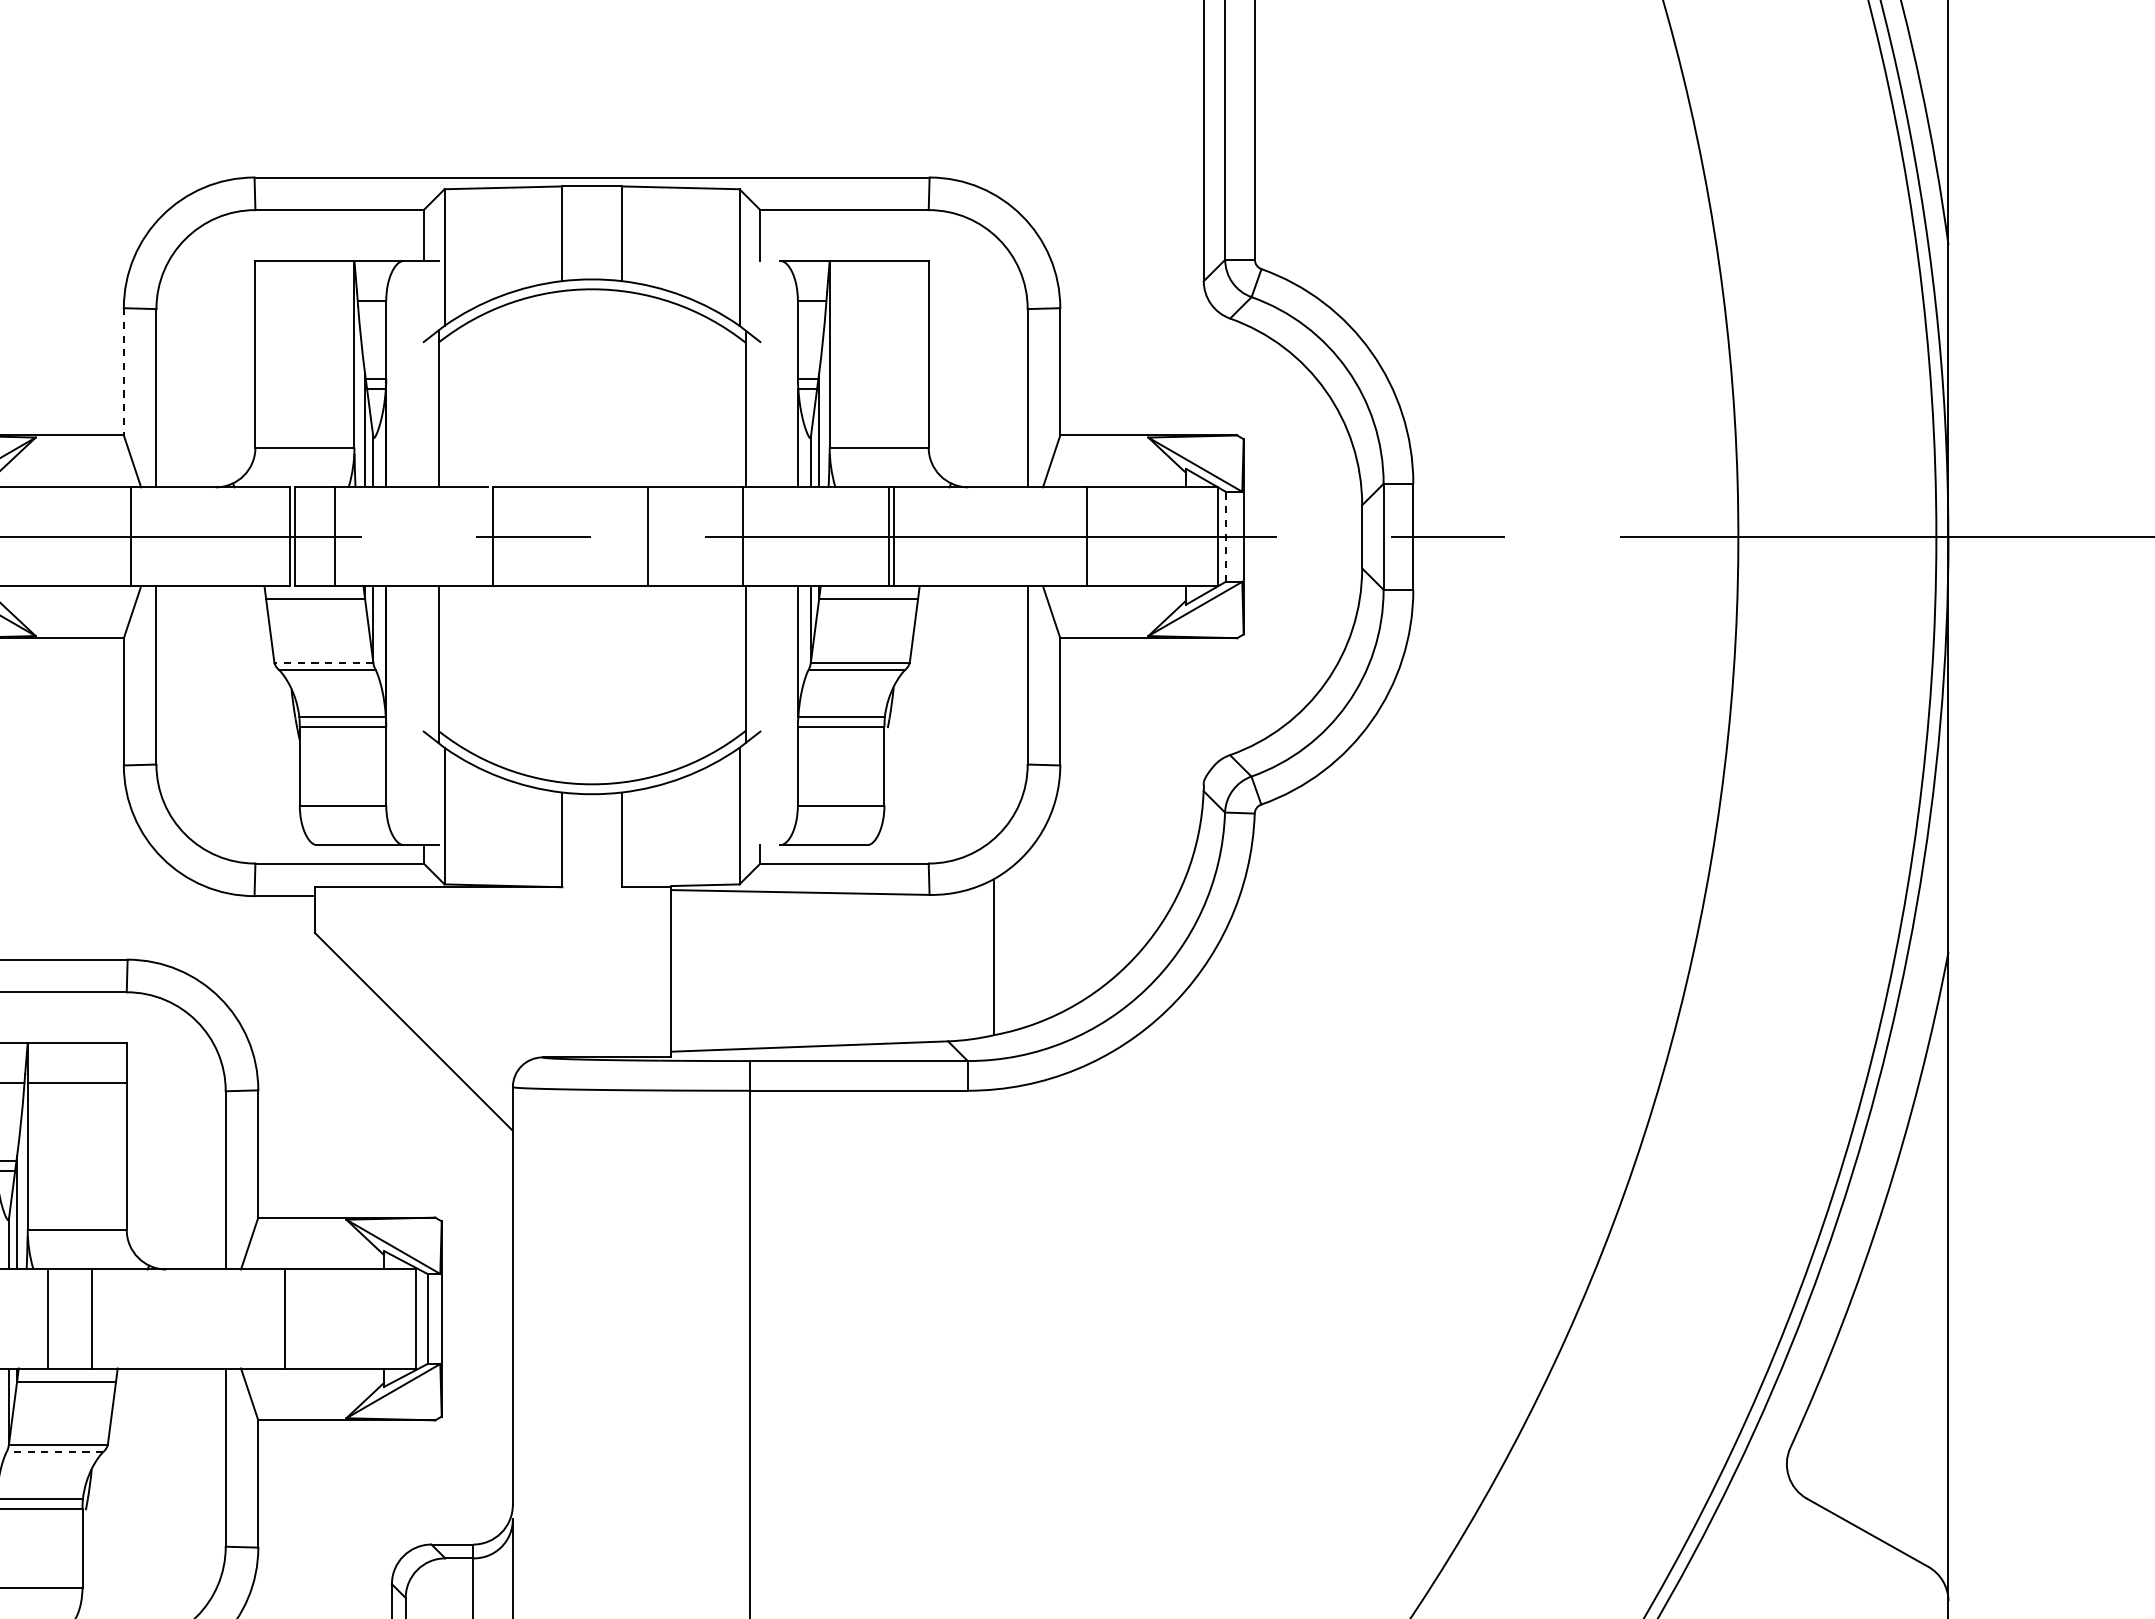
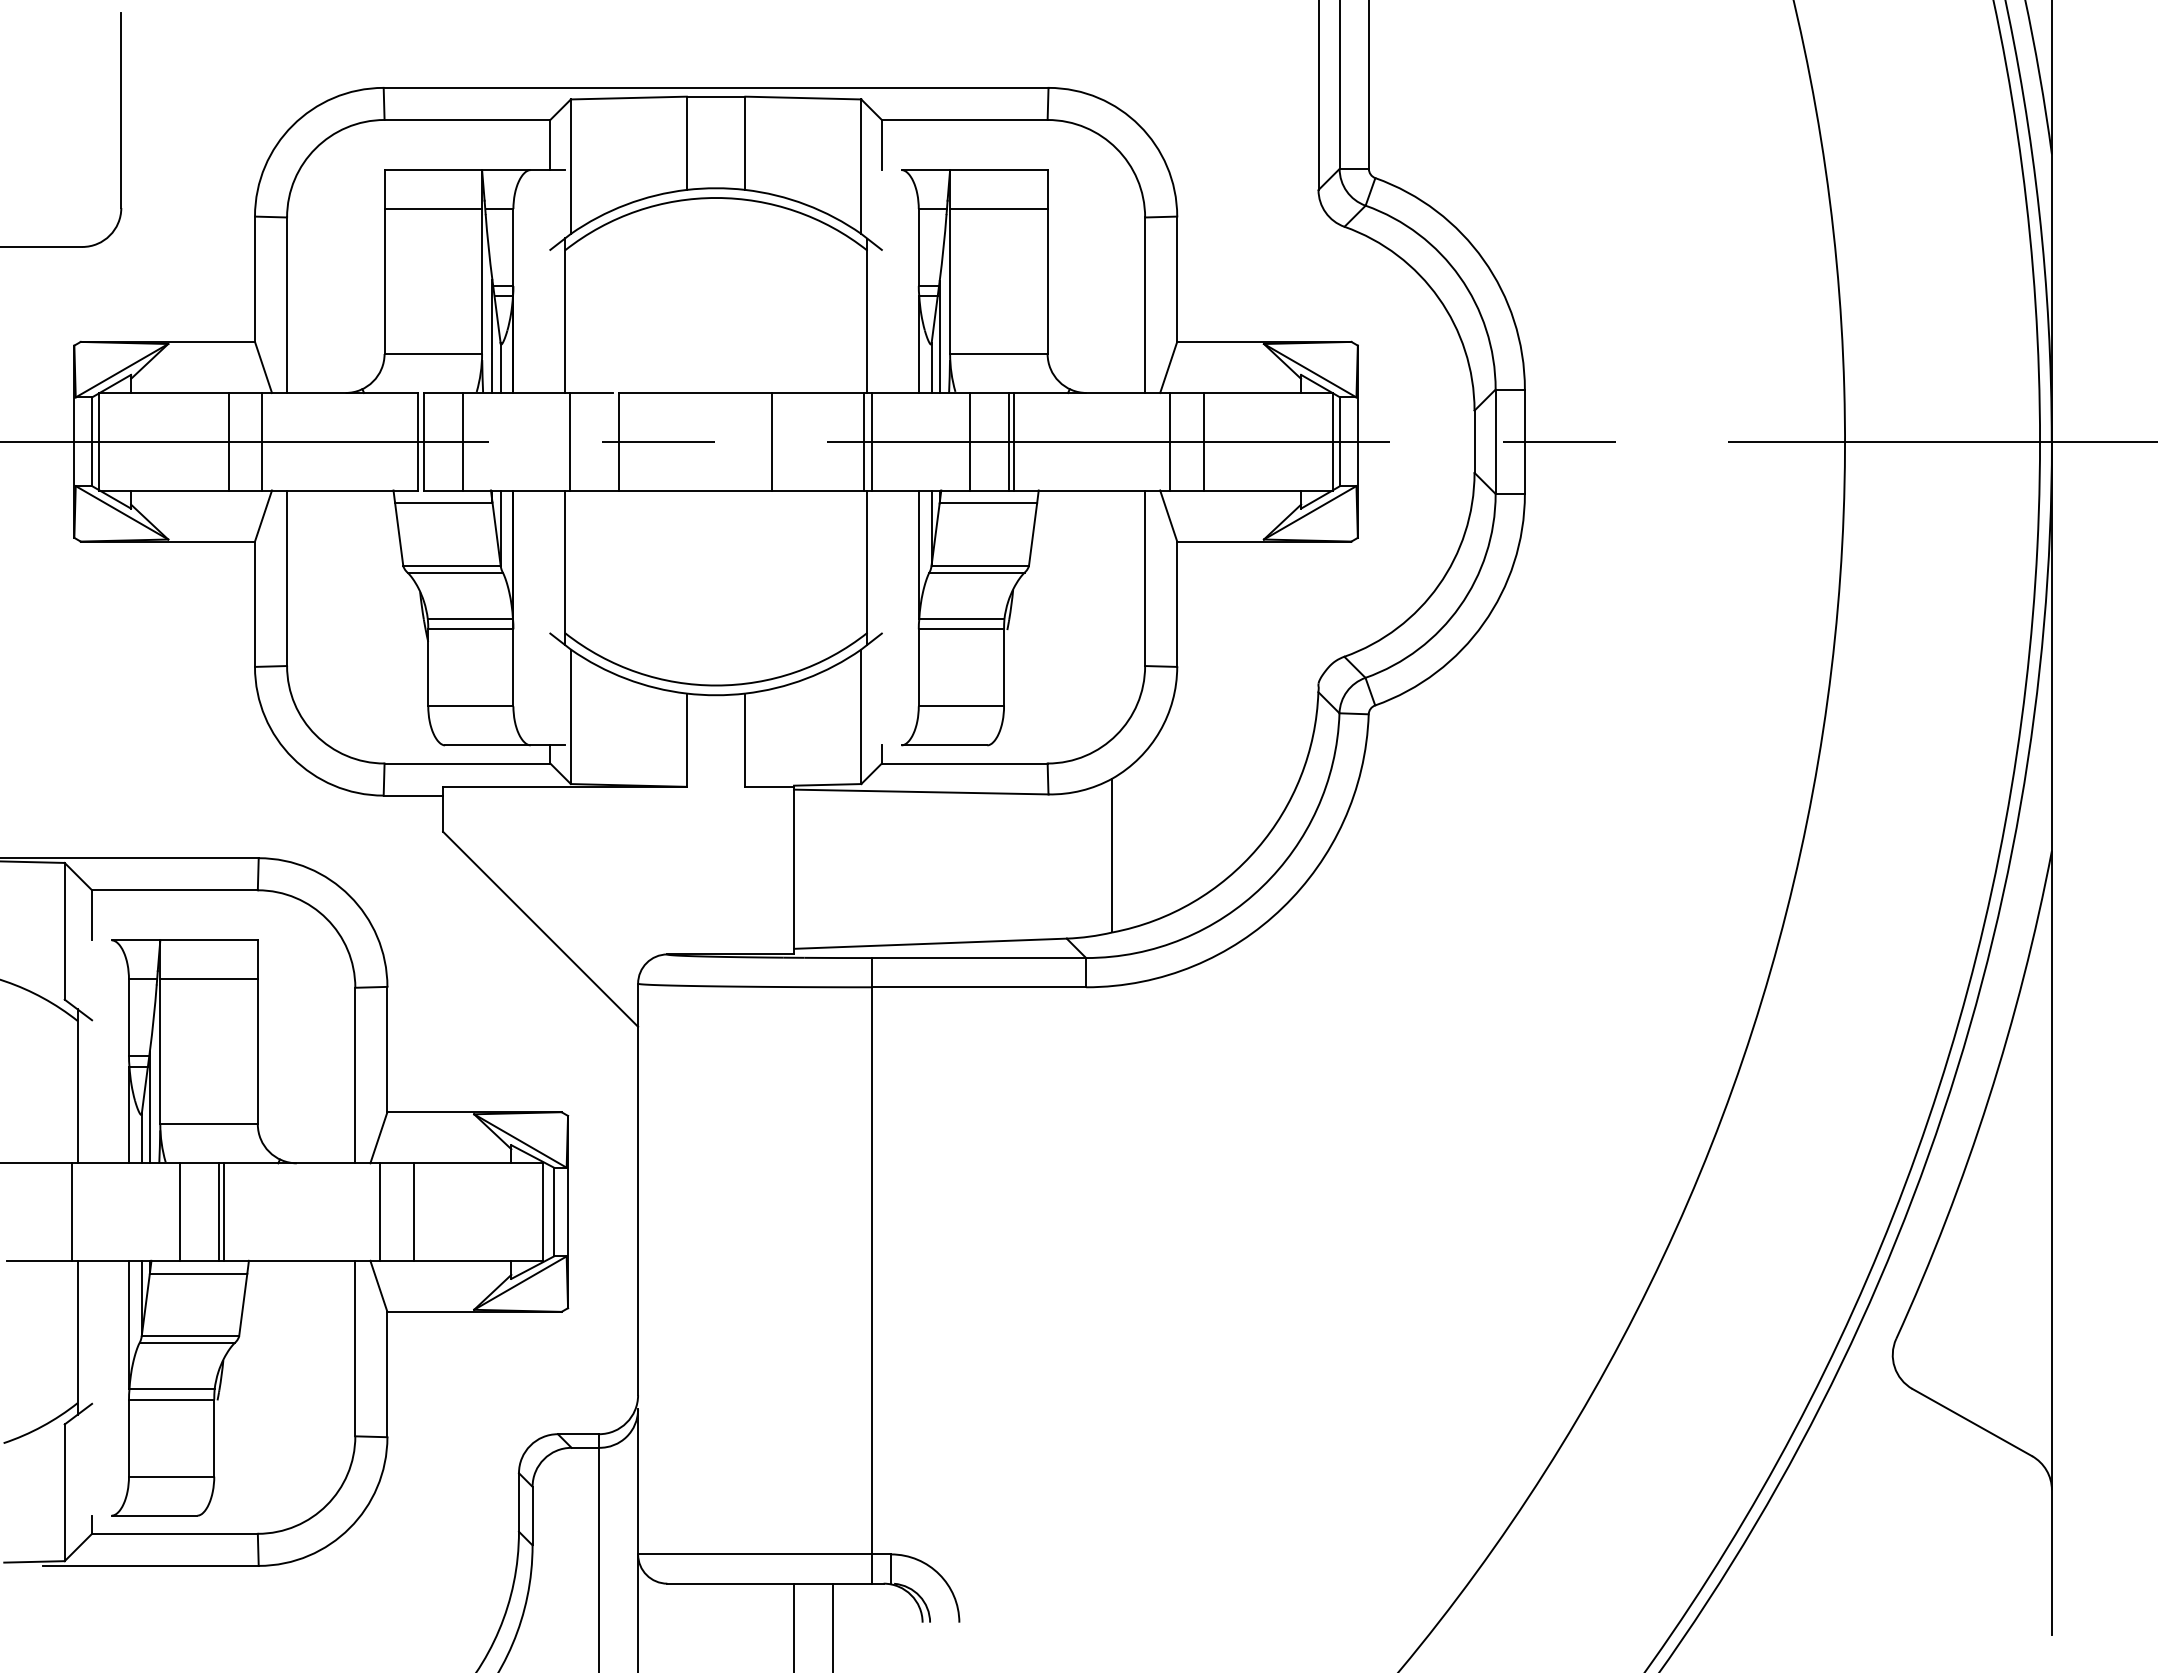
line: (305, 300) -> (433, 209), added
line: (878, 300) -> (998, 209), added
line: (124, 372) -> (255, 279), dashed -> solid
line: (96, 536) -> (228, 441), added
line: (444, 536) -> (570, 441), added
line: (750, 536) -> (872, 441), added
line: (849, 536) -> (969, 441), added
line: (1052, 536) -> (1169, 441), added
line: (1226, 536) -> (1340, 441), dashed -> solid
line: (323, 662) -> (451, 565), dashed -> solid
line: (86, 1318) -> (218, 1211), added
line: (251, 1318) -> (380, 1211), added
line: (55, 1452) -> (187, 1343), dashed -> solid

